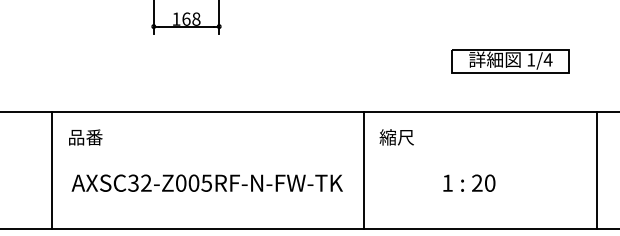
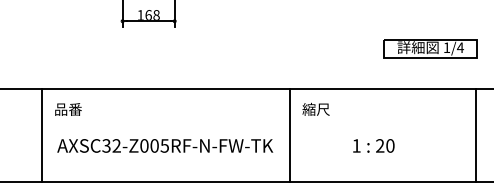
part: (510, 61) -> (430, 49), moved

